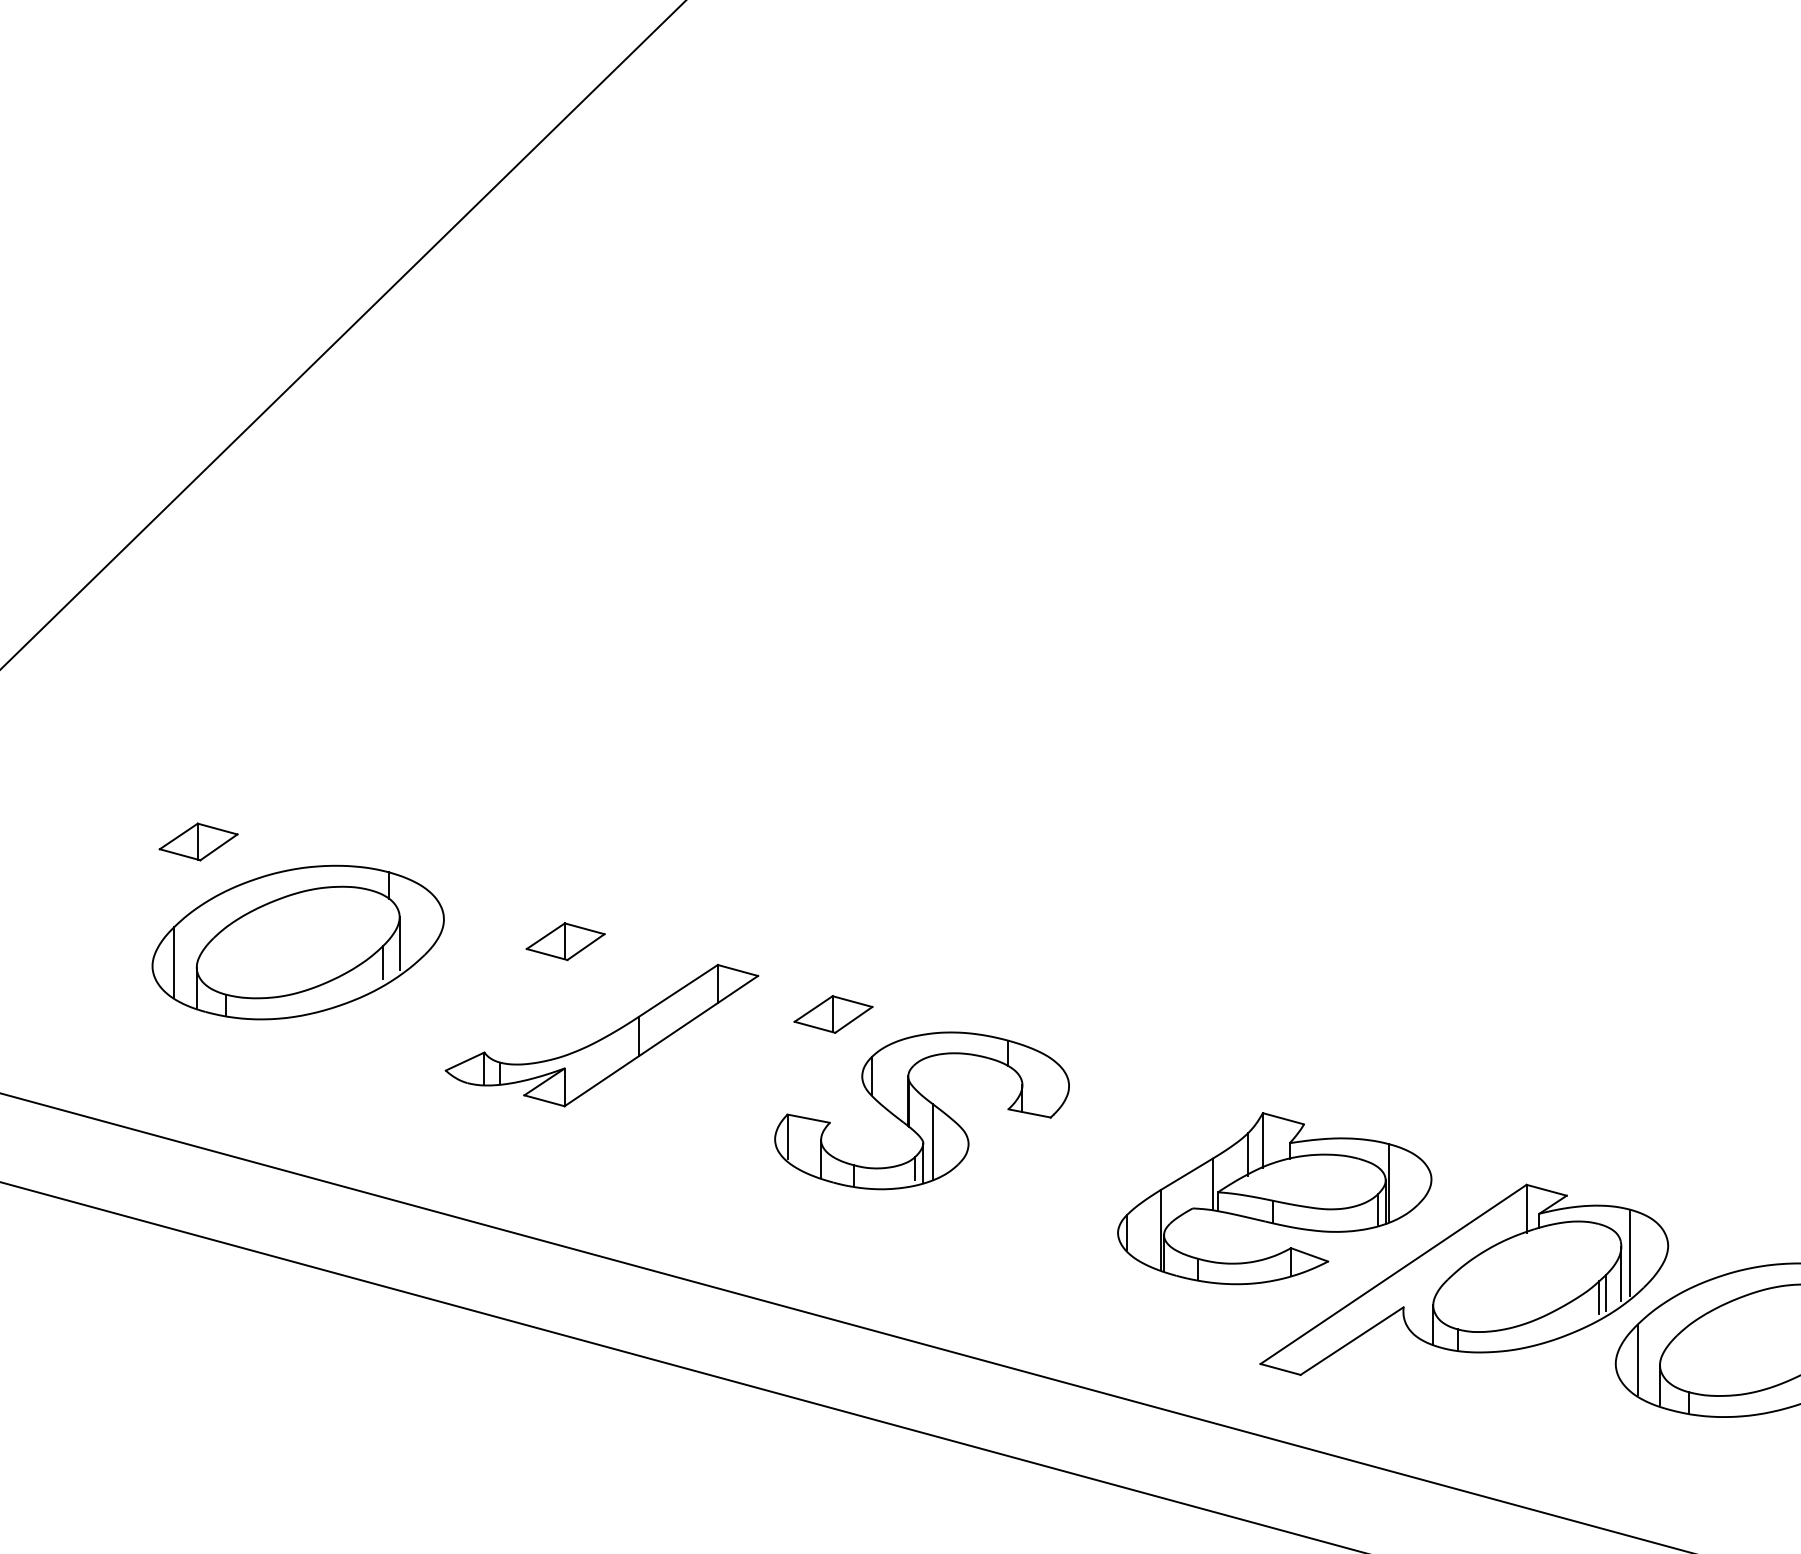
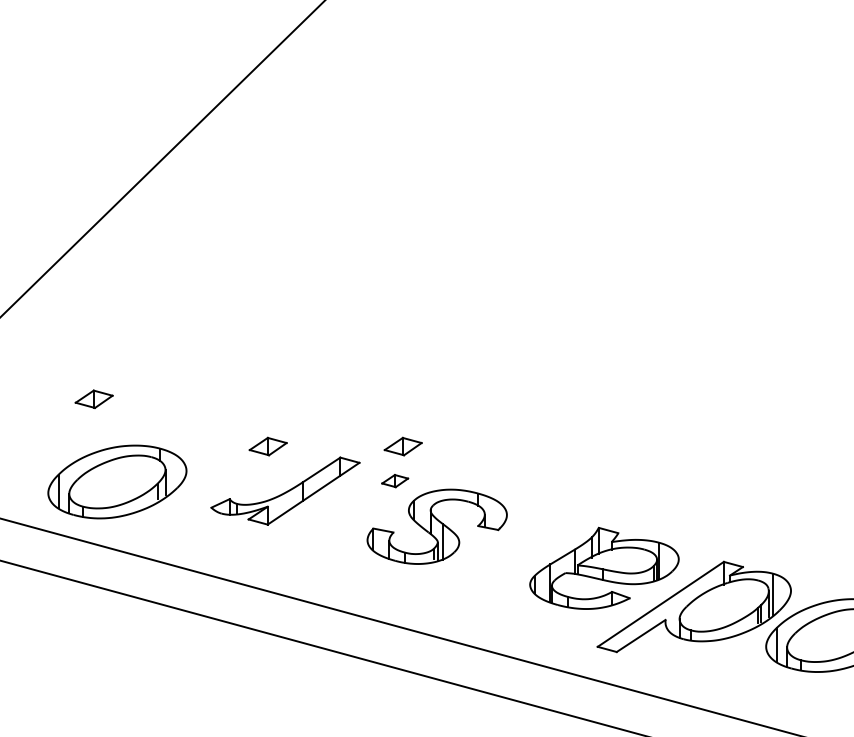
part: (298, 941) -> (117, 481), moved
part: (848, 941) -> (402, 446), added
part: (831, 1013) -> (394, 480), size x0.7

